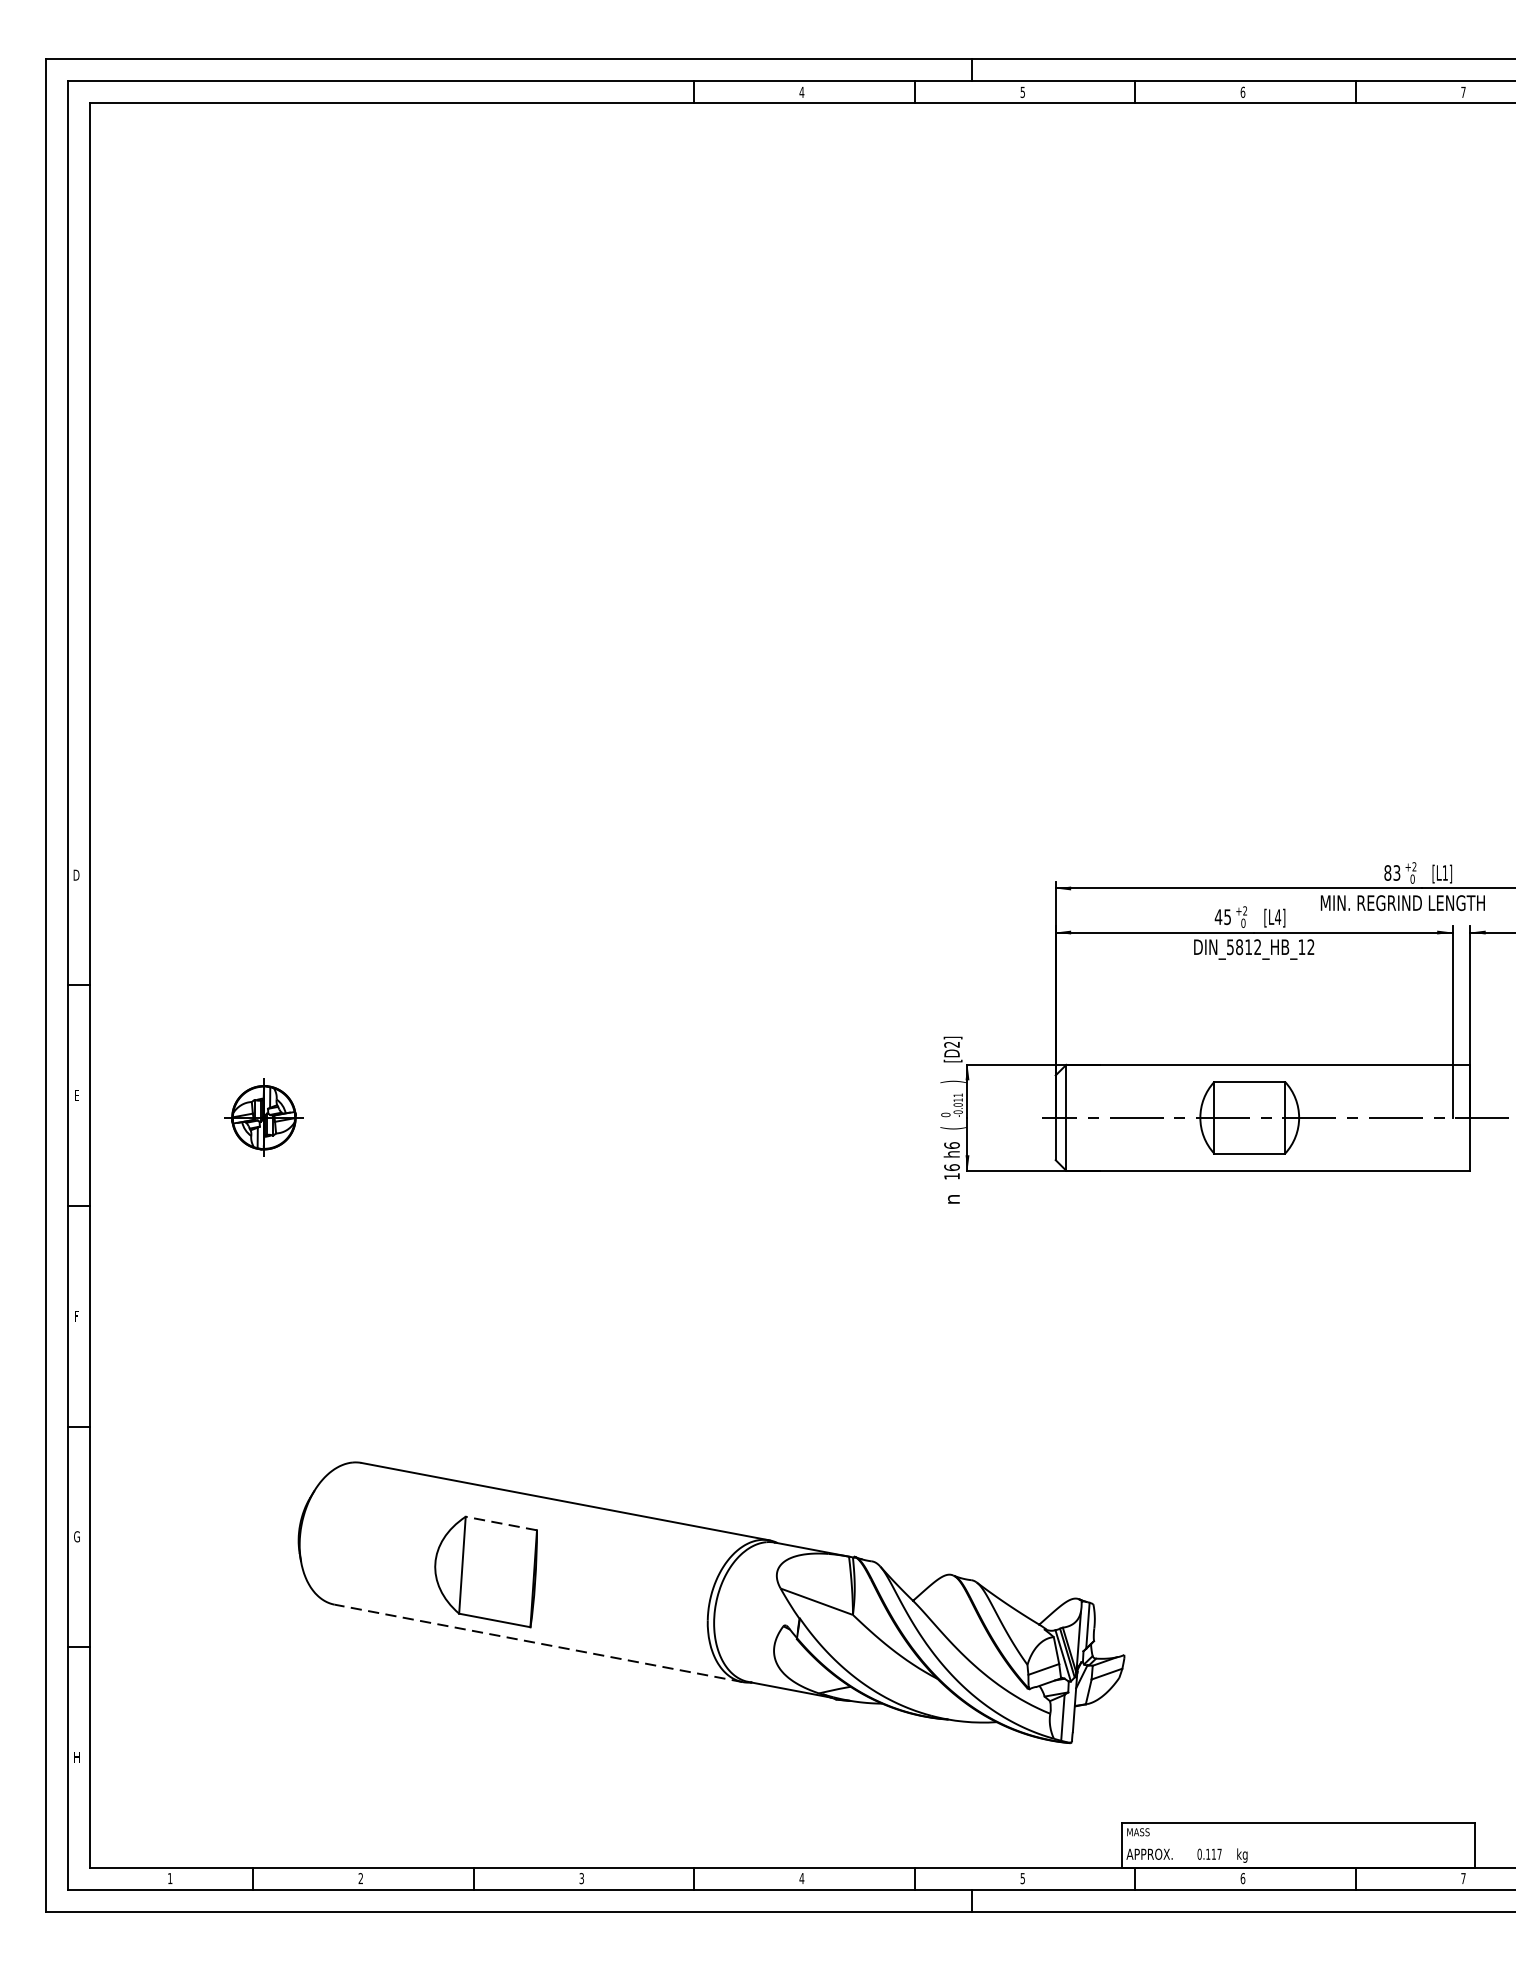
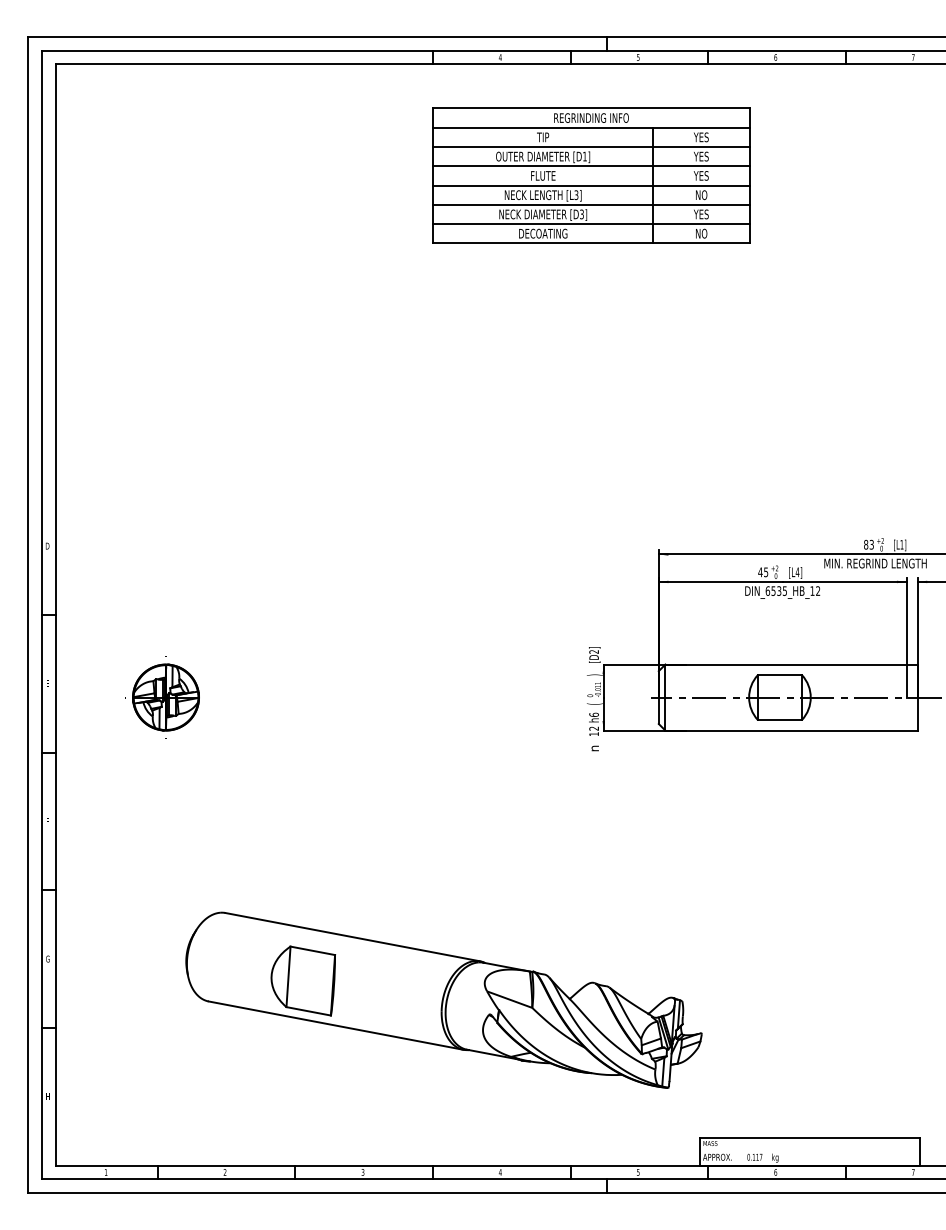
part: (947, 281) -> (591, 175), added
text: (1242, 946) -> (775, 590), DIN_5812_HB_12 -> DIN_6535_HB_12
part: (260, 1117) -> (162, 697), size x1.67
text: (951, 1167) -> (593, 728), 16 -> 12
line: (500, 1523) -> (312, 950), dashed -> solid
line: (539, 1643) -> (336, 1025), dashed -> solid

